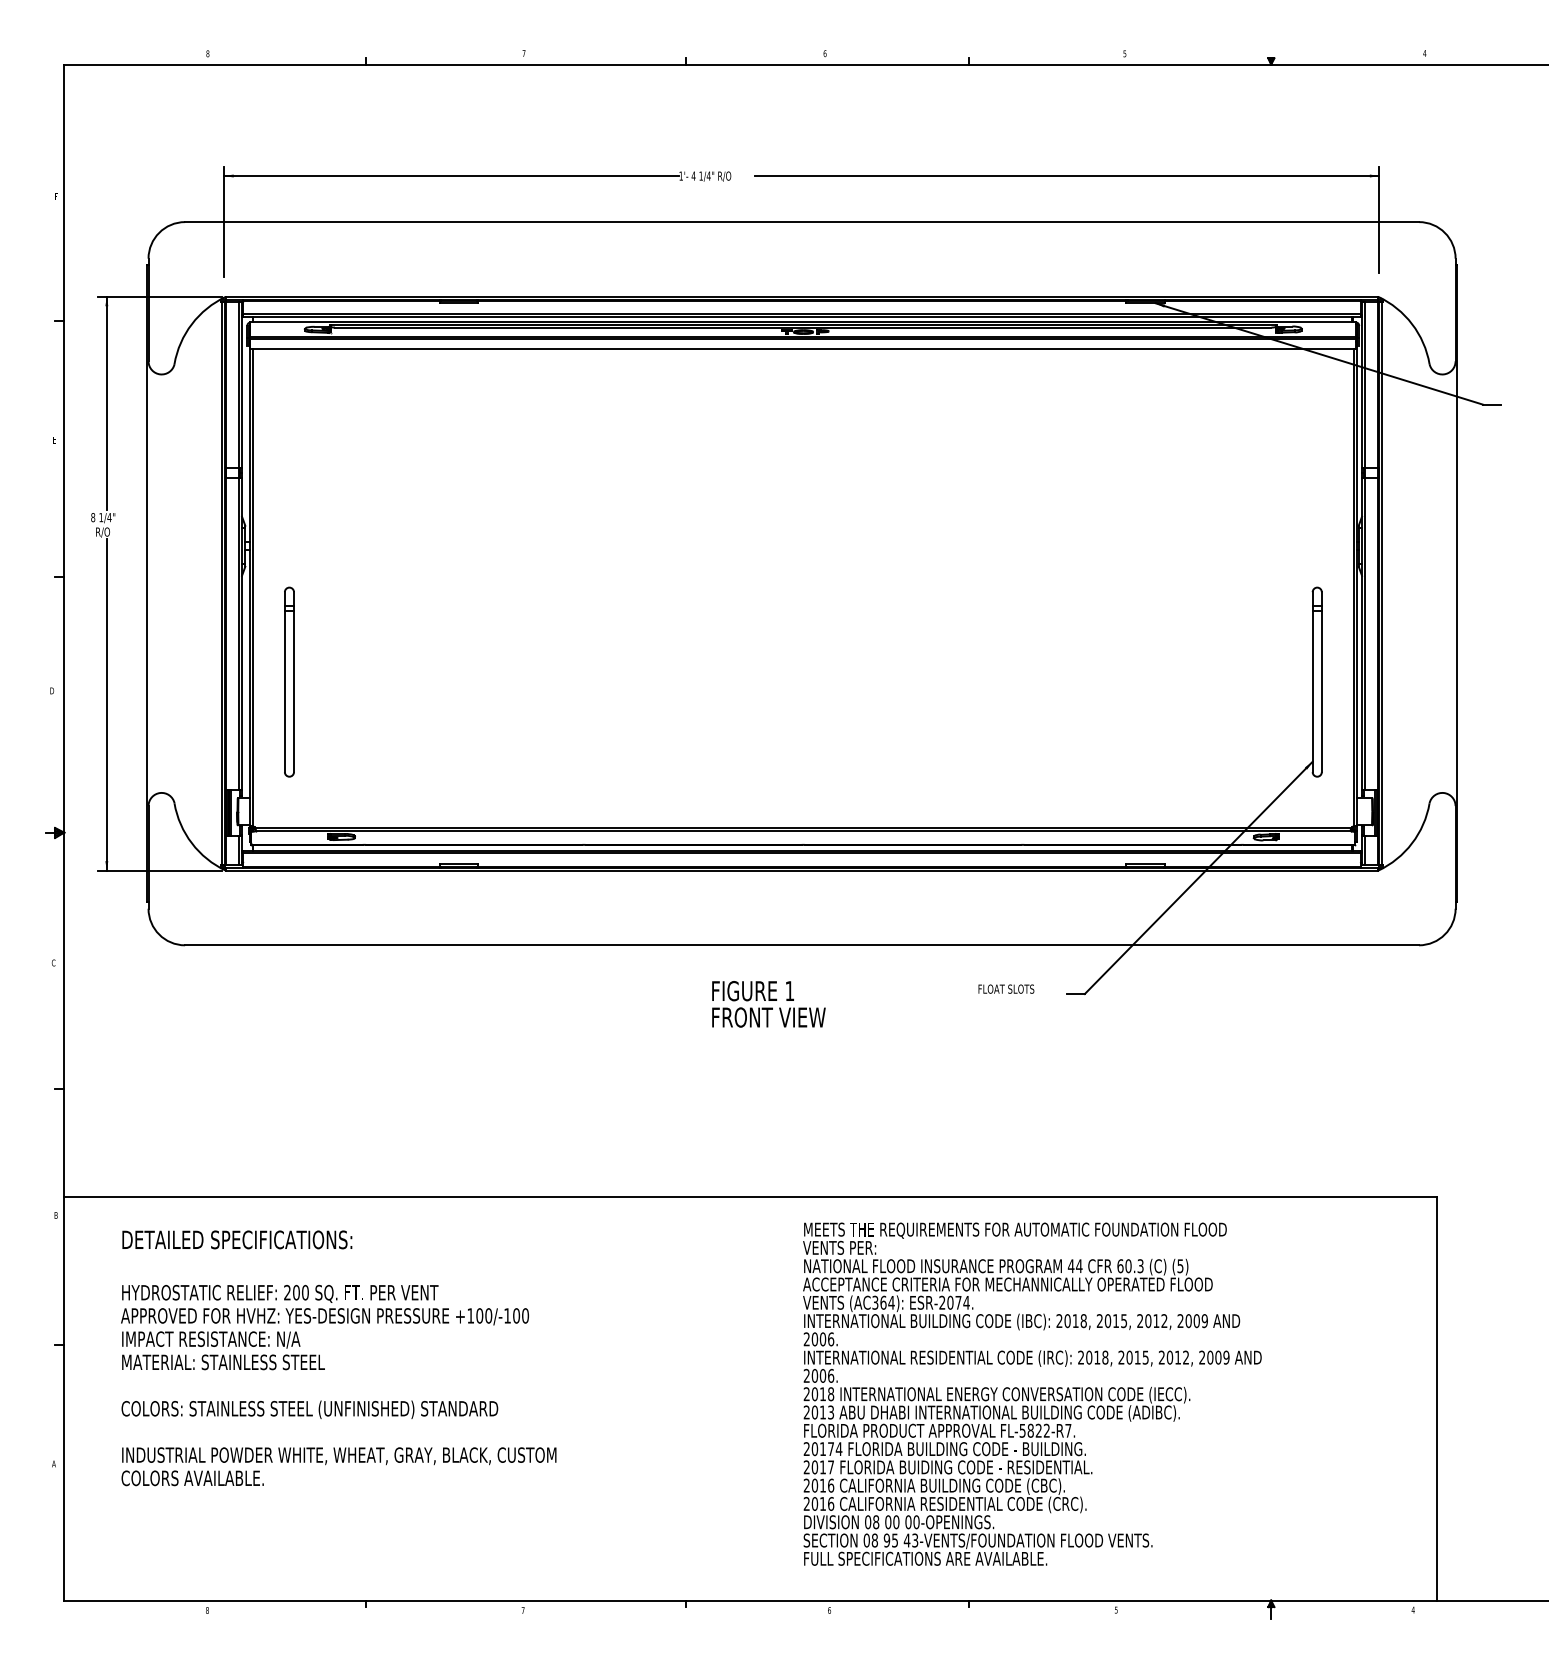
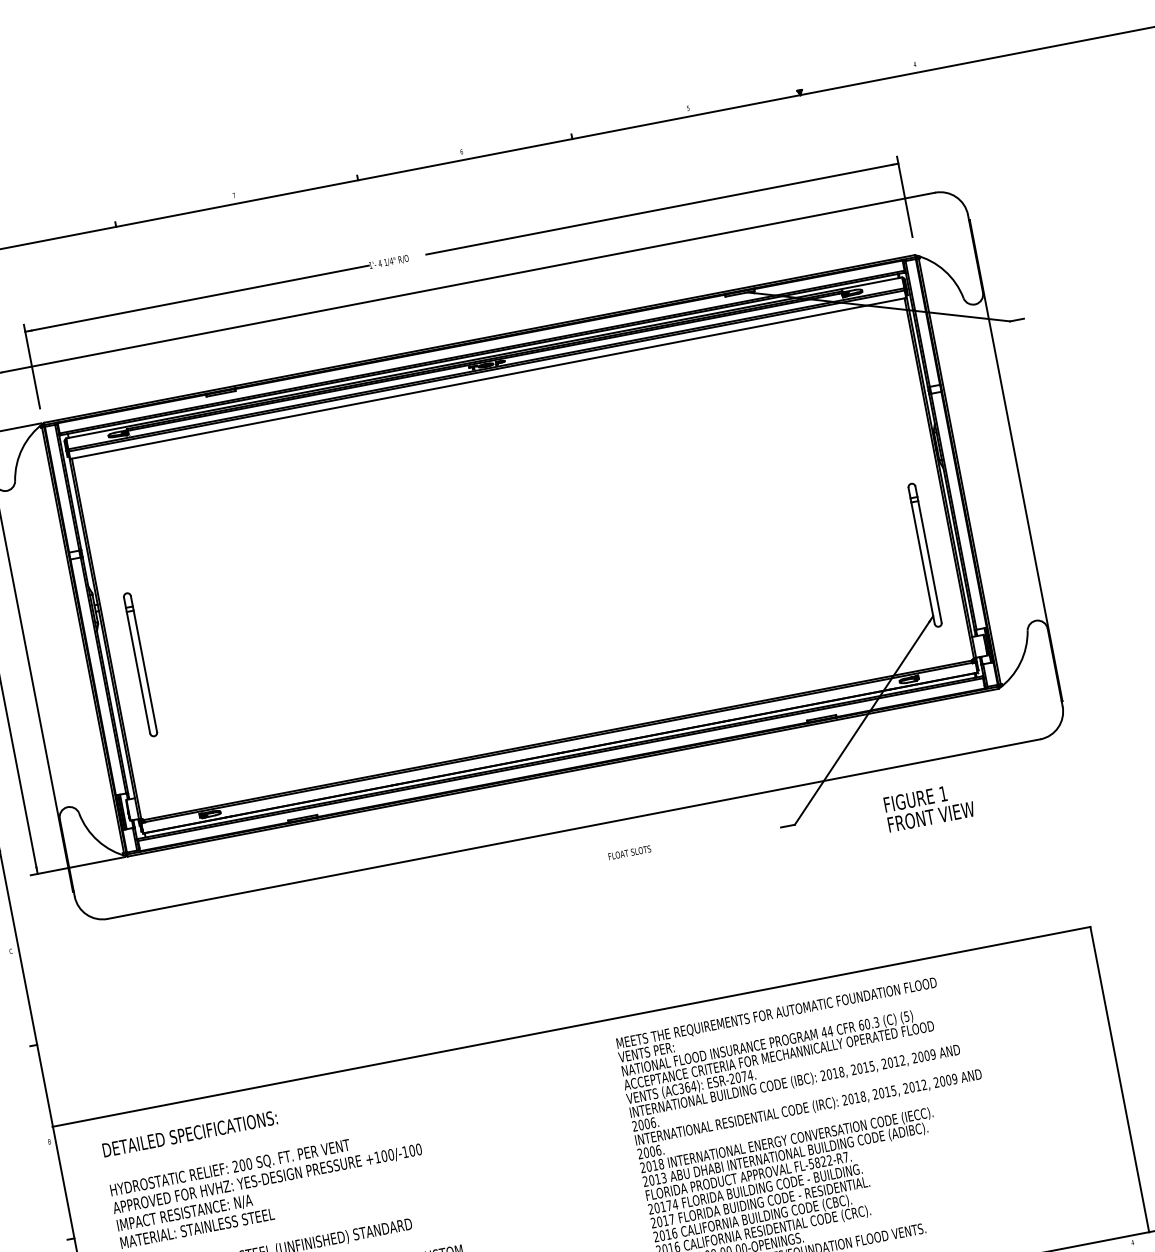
part: (289, 681) -> (140, 664), moved
text: (1006, 988) -> (629, 852), moved
text: (768, 1004) -> (929, 807), moved

